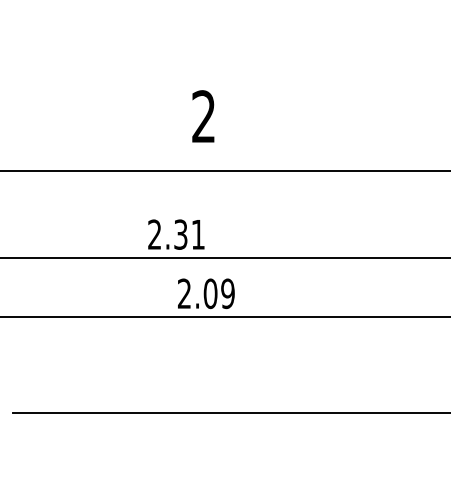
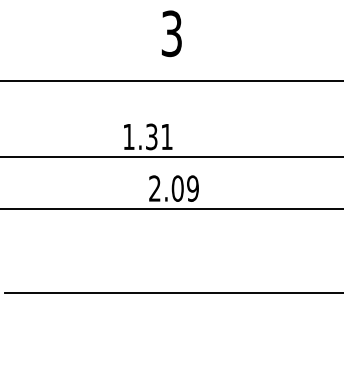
text: (203, 116) -> (171, 33), 2 -> 3
text: (154, 234) -> (128, 136), 2.31 -> 1.31

